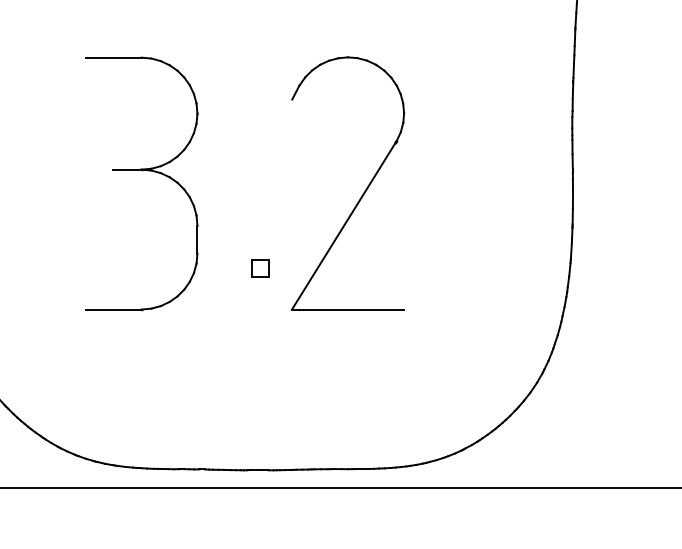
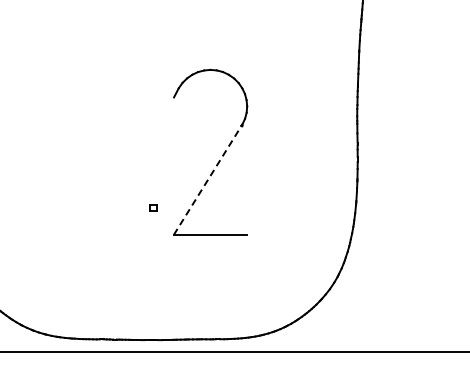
part: (141, 171) -> (75, 144), removed
line: (343, 224) -> (207, 179), solid -> dashed
part: (260, 267) -> (153, 207), size x0.6

